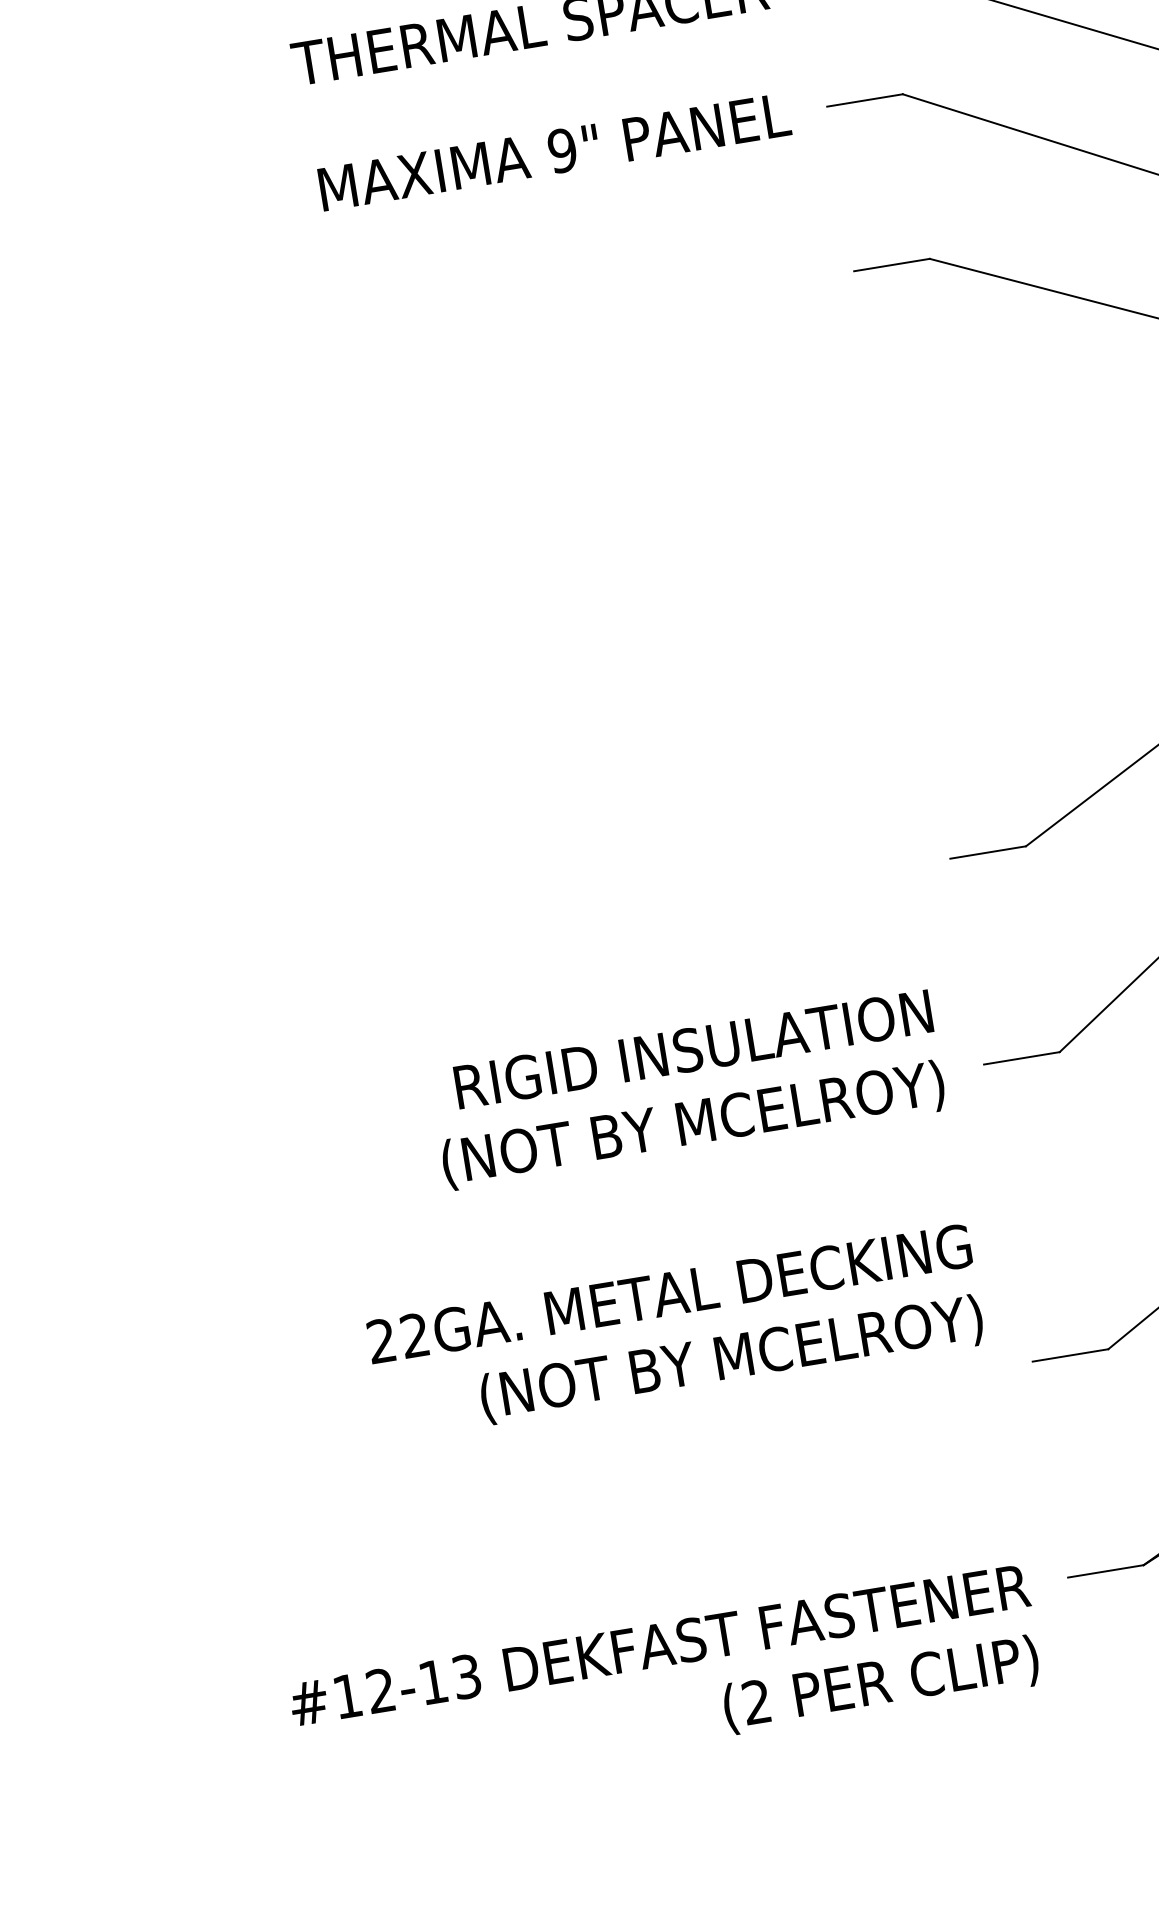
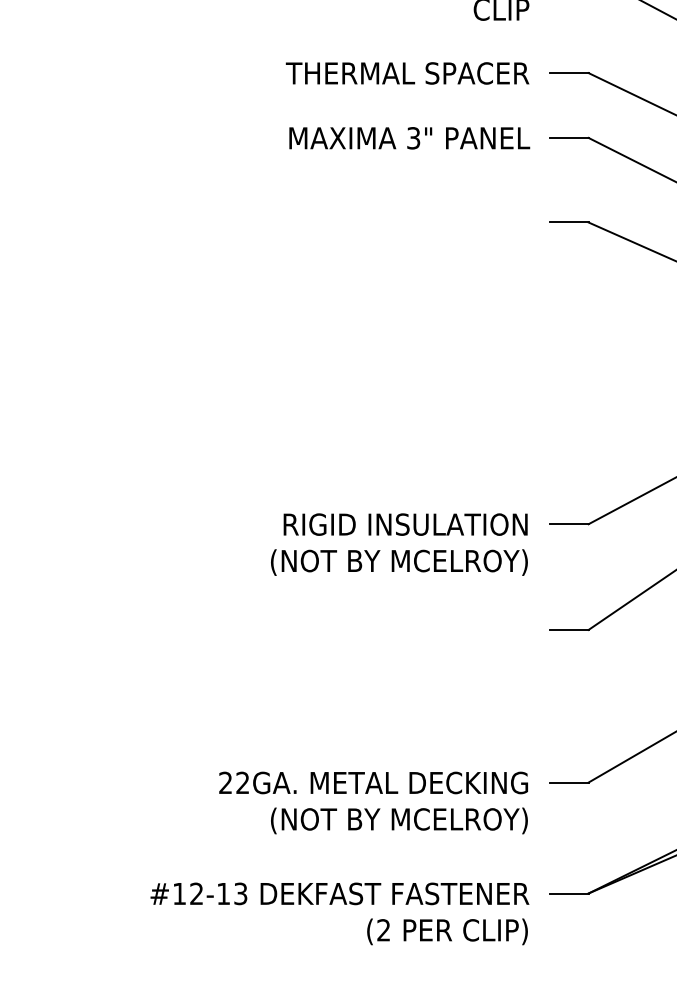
text: (562, 151) -> (413, 138), 9" -> 3"
text: (687, 1090) -> (399, 544), moved
text: (675, 1331) -> (373, 802), moved

